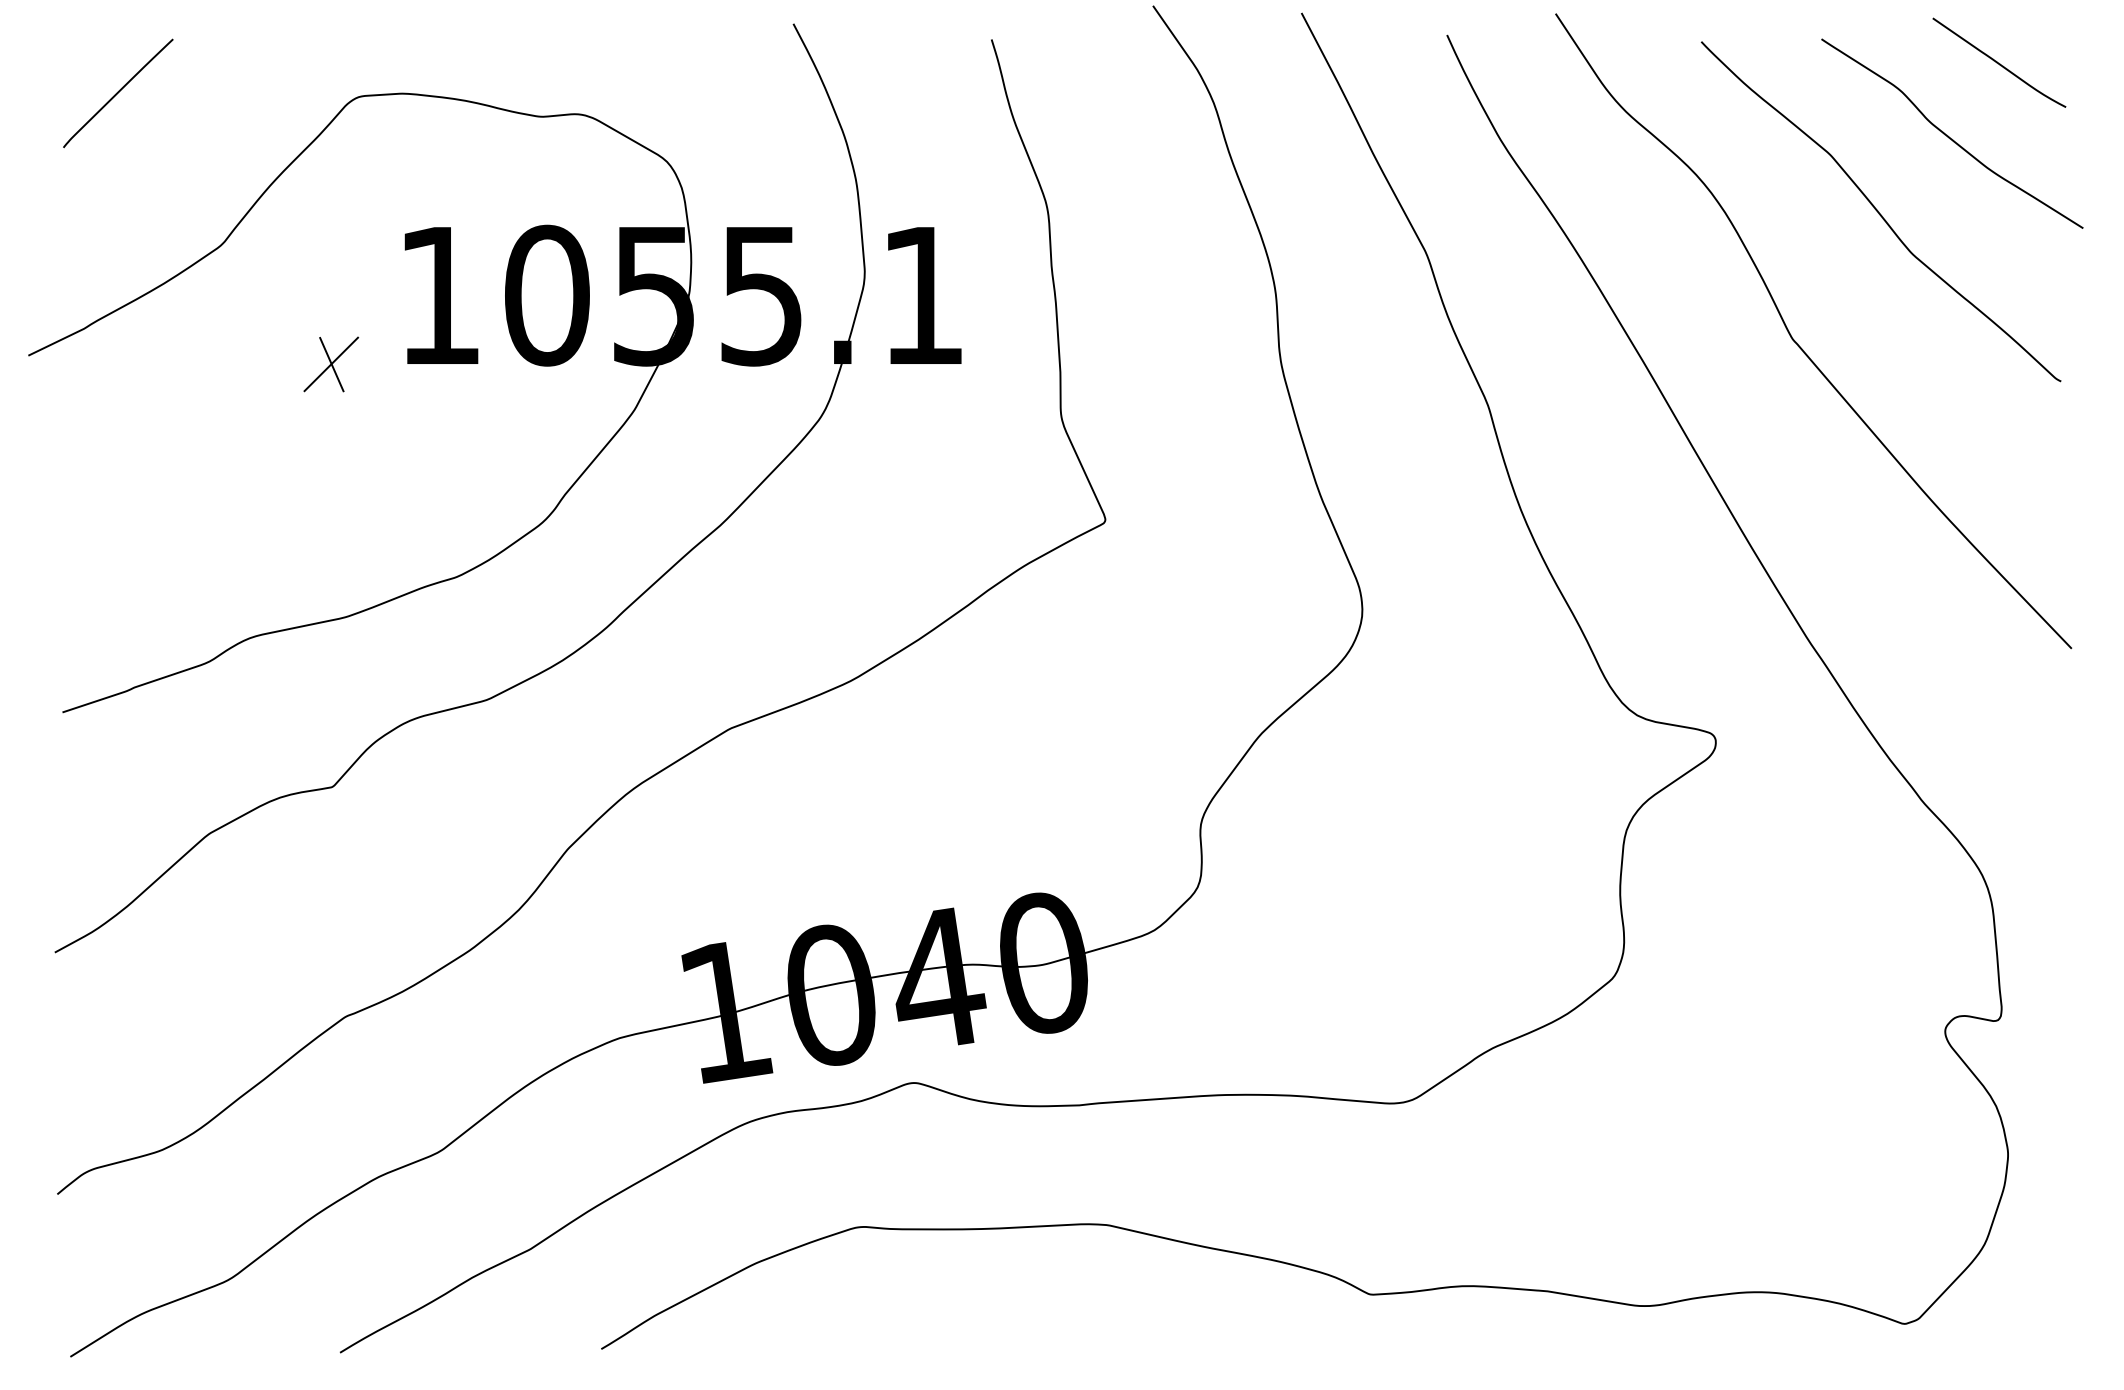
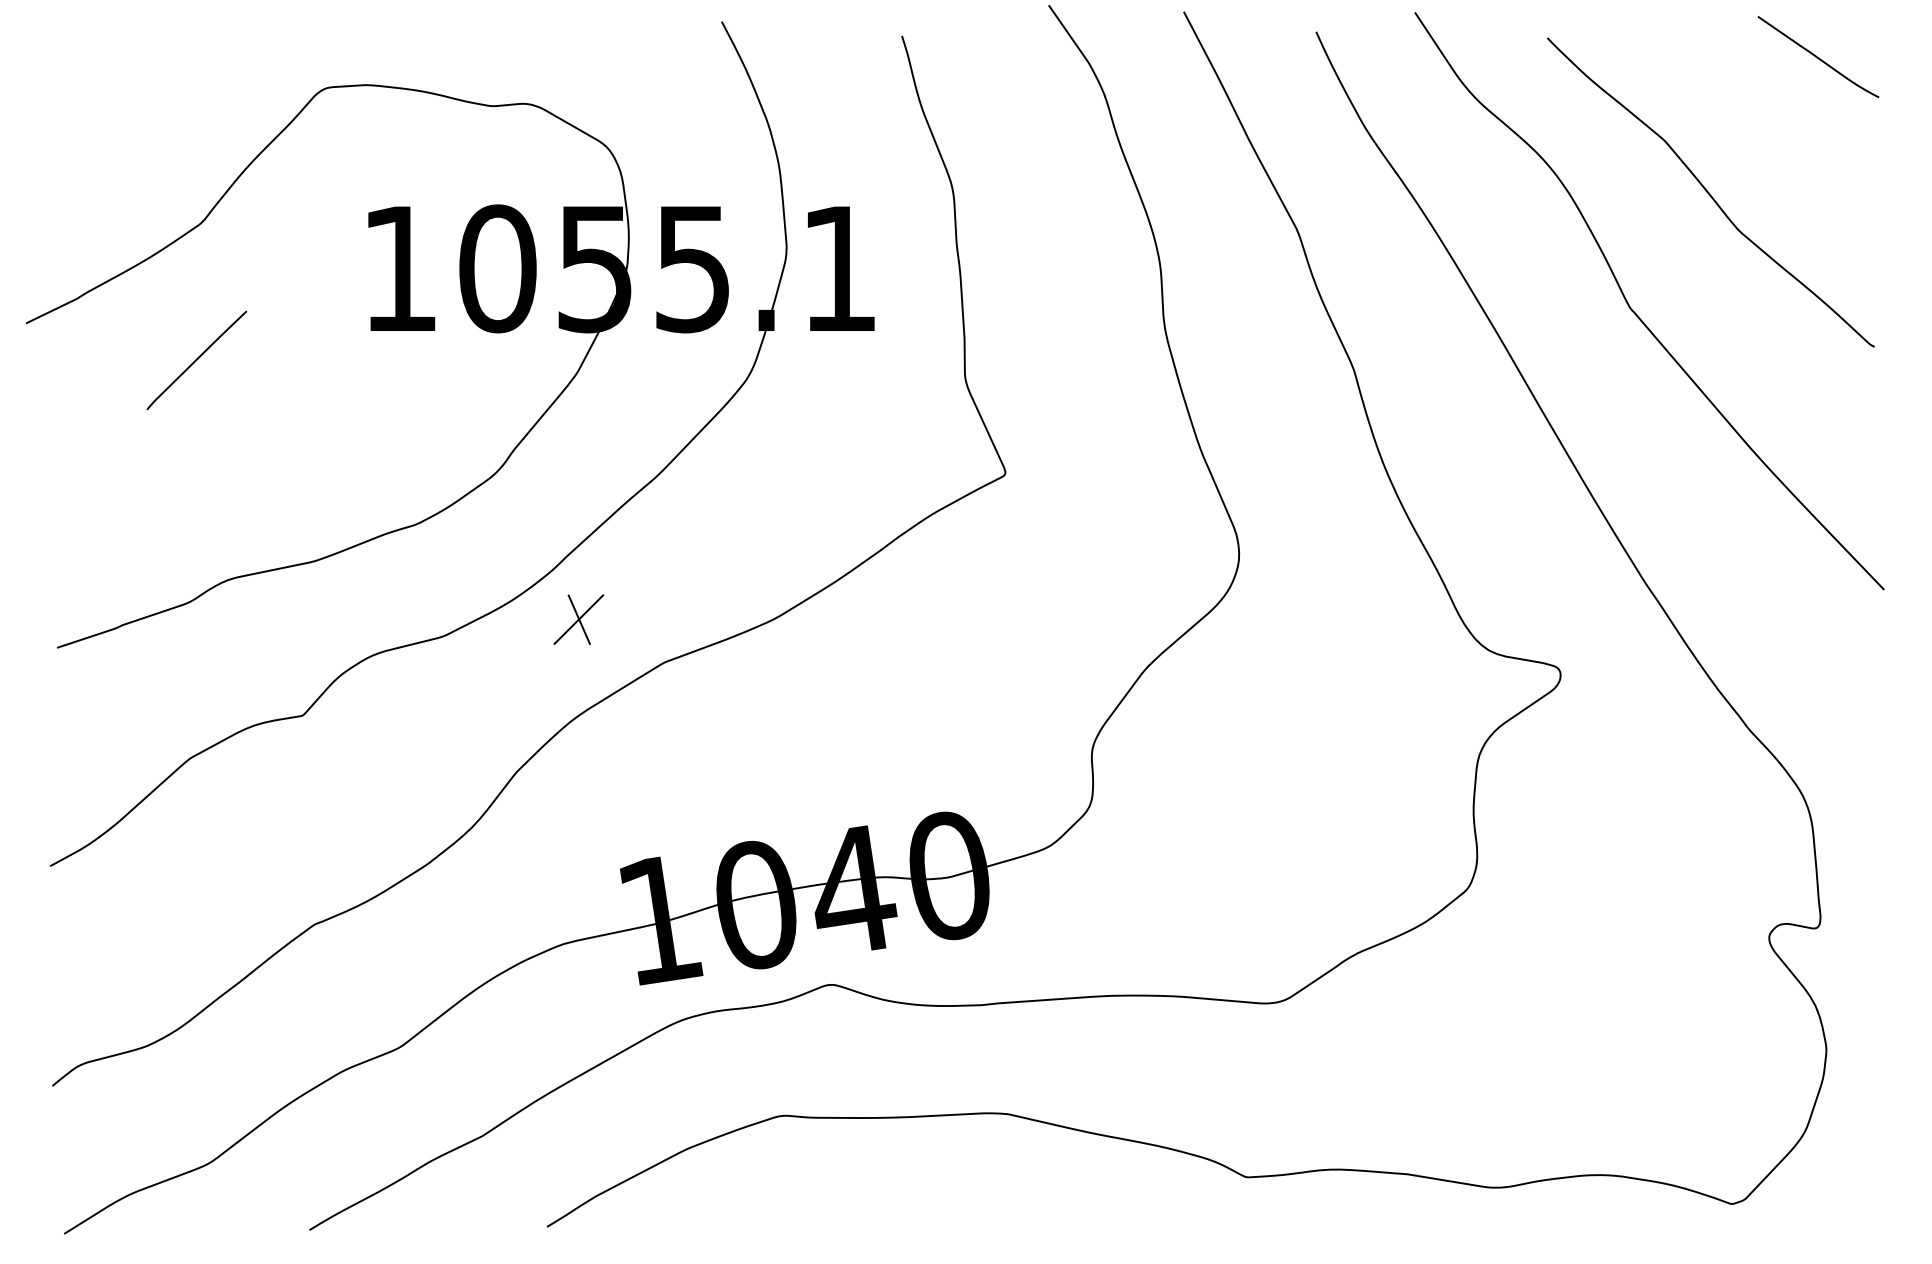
curve: (118, 93) -> (197, 360), moved
curve: (1949, 136) -> (1773, 124), removed
part: (331, 364) -> (579, 619), moved

